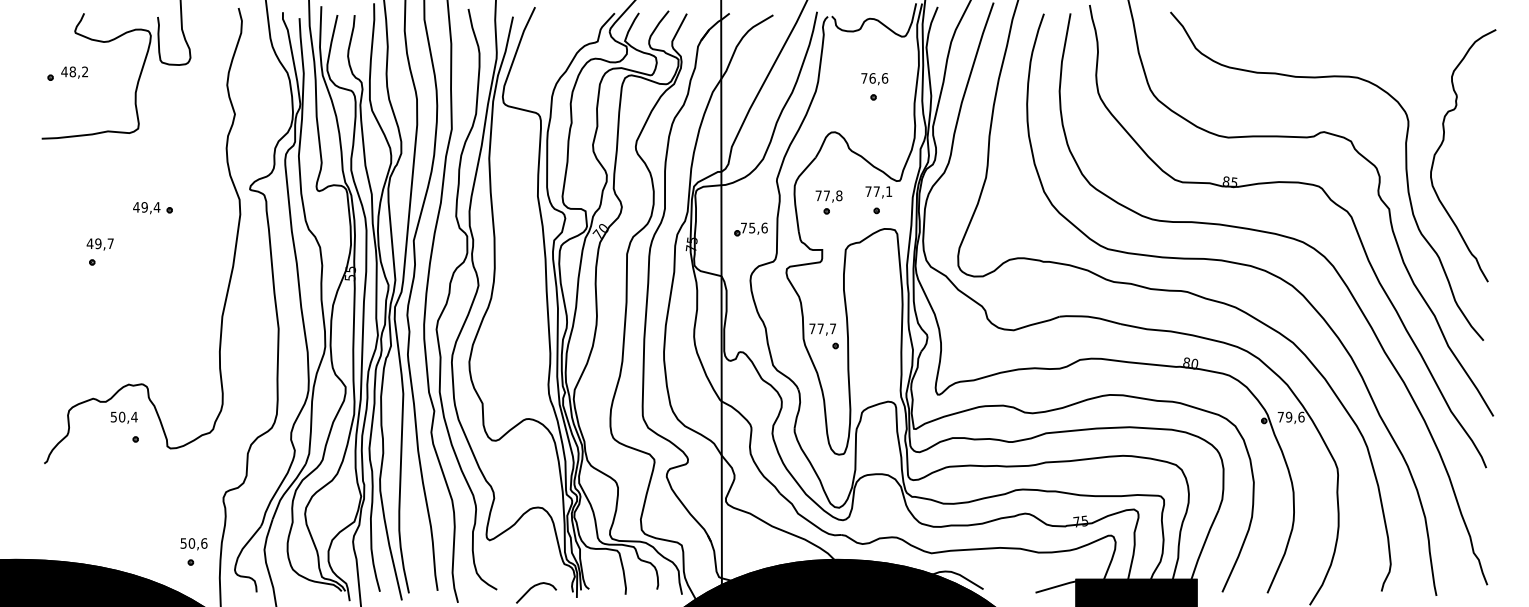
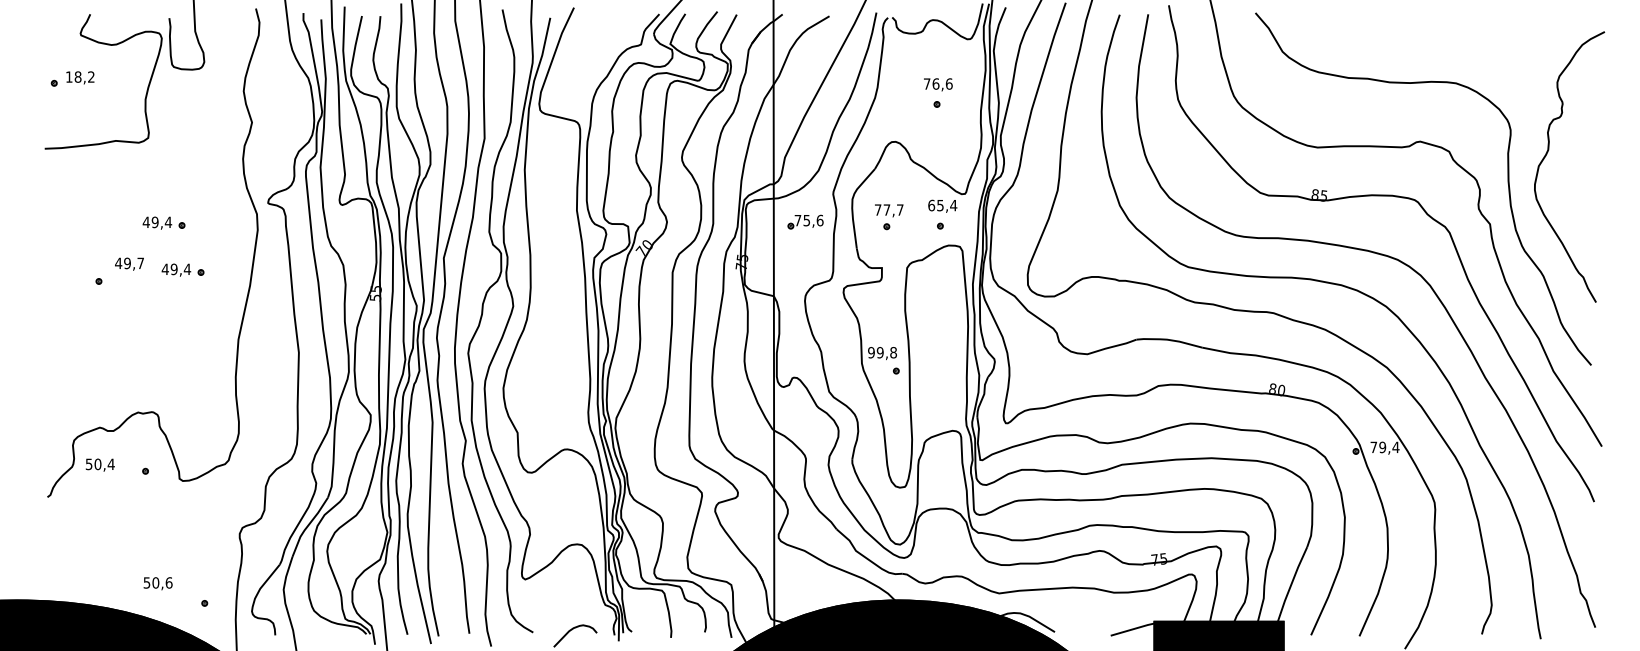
text: (63, 71) -> (68, 76), 48,2 -> 18,2
text: (878, 191) -> (942, 205), 77,1 -> 65,4
text: (838, 195) -> (899, 209), 77,8 -> 77,7
part: (750, 228) -> (805, 221), moved
text: (100, 243) -> (129, 263), moved
part: (170, 251) -> (182, 269), added
text: (822, 328) -> (882, 352), 77,7 -> 99,8
text: (123, 417) -> (99, 464), moved
text: (1301, 417) -> (1395, 447), 79,6 -> 79,4
text: (193, 544) -> (157, 583), moved

